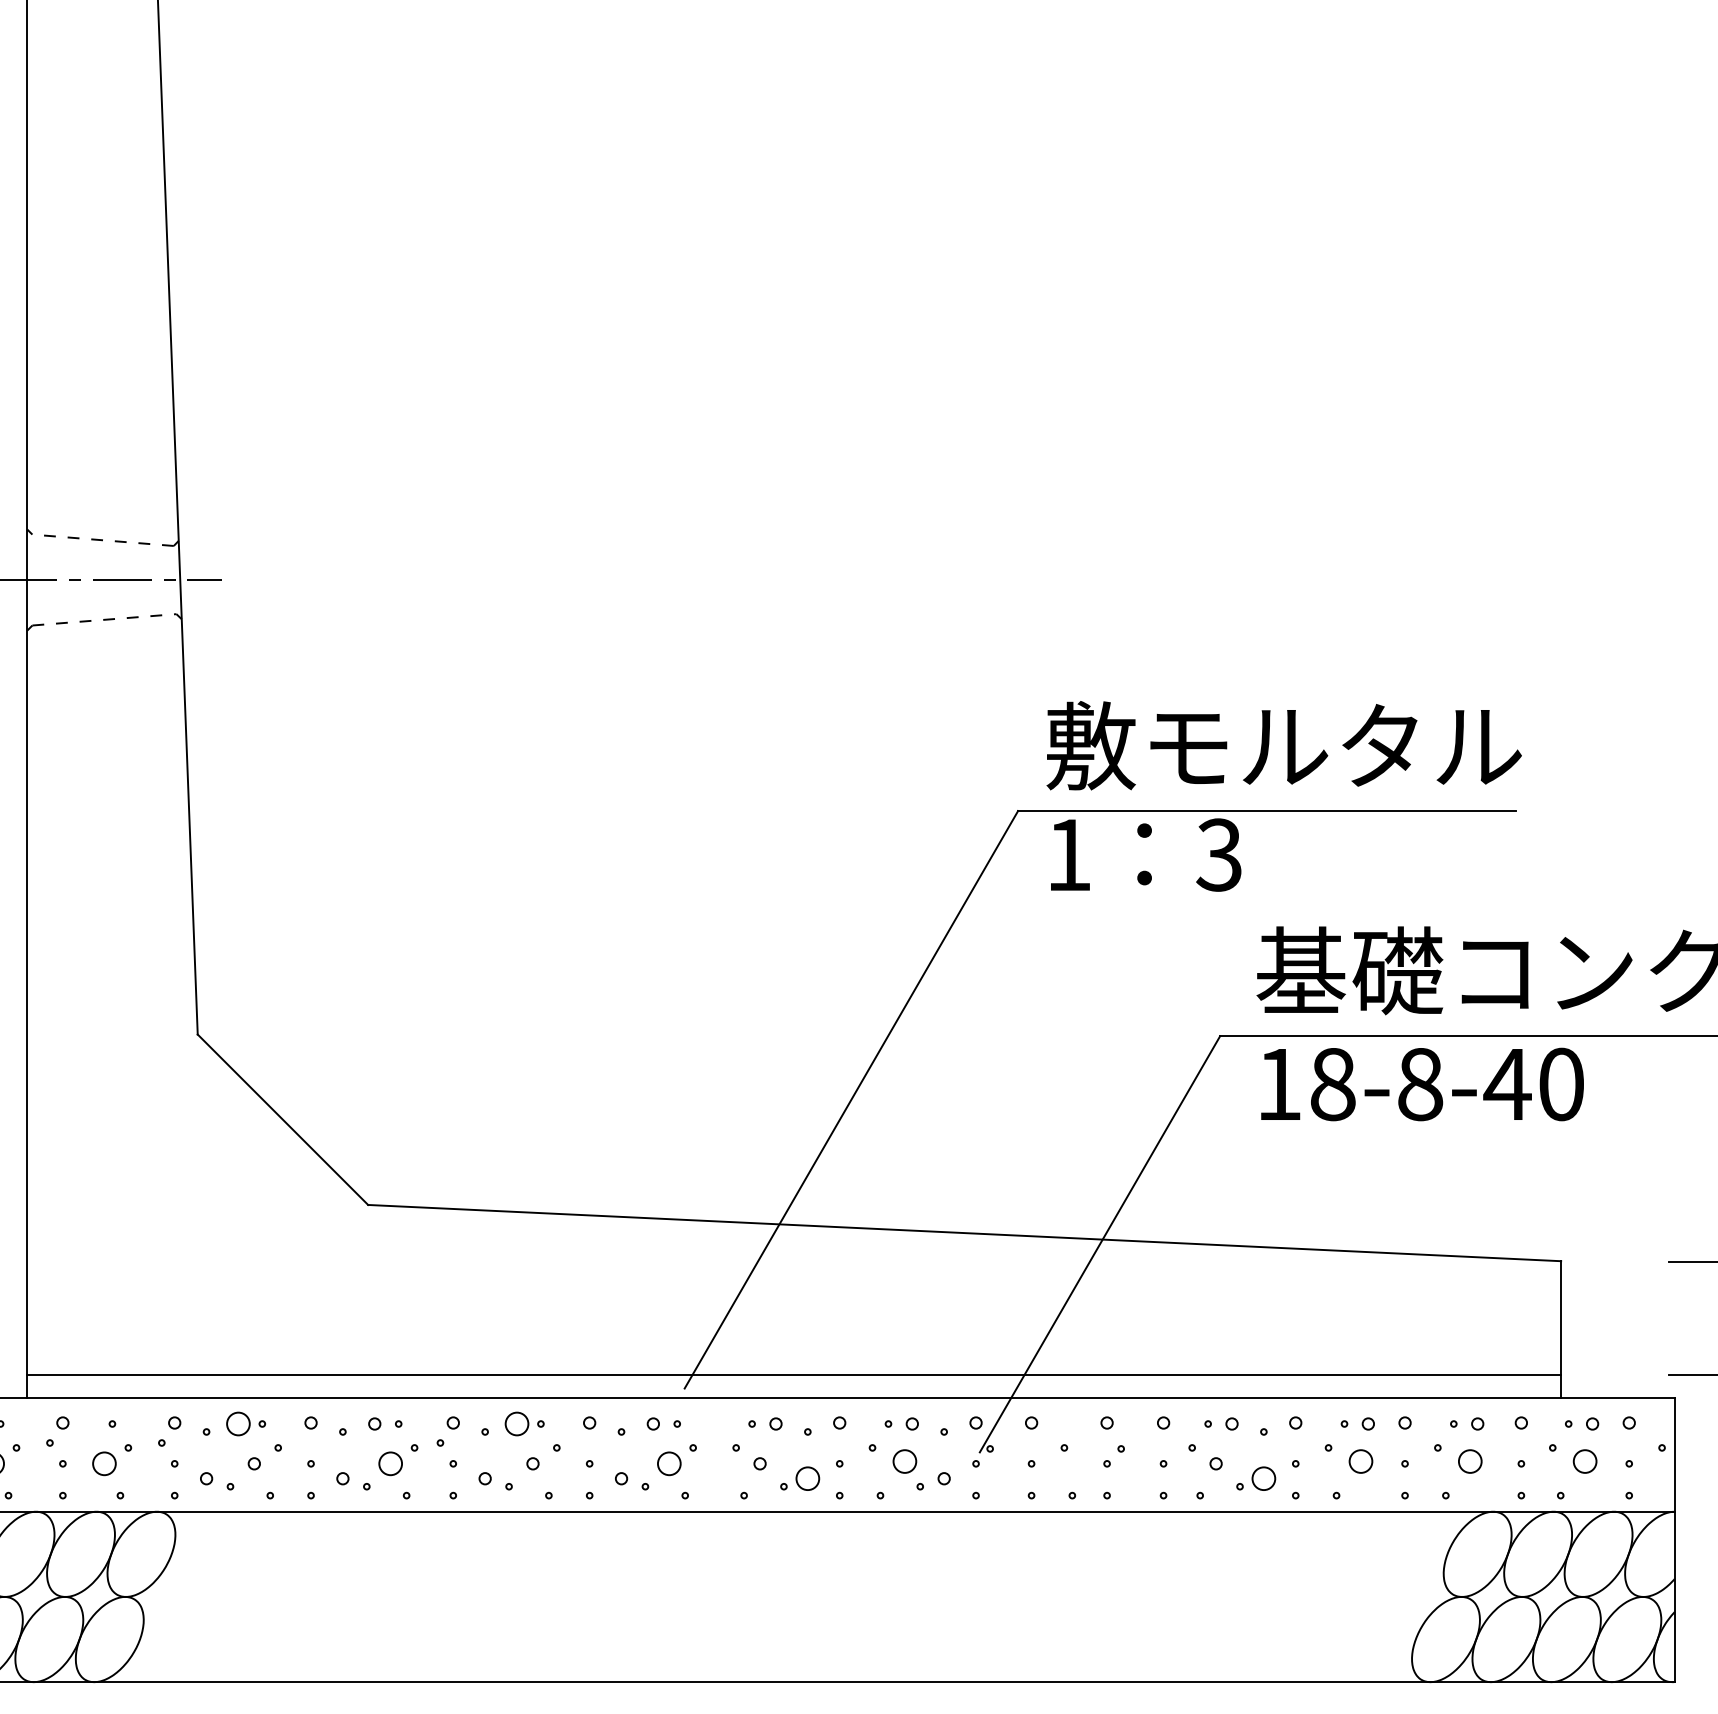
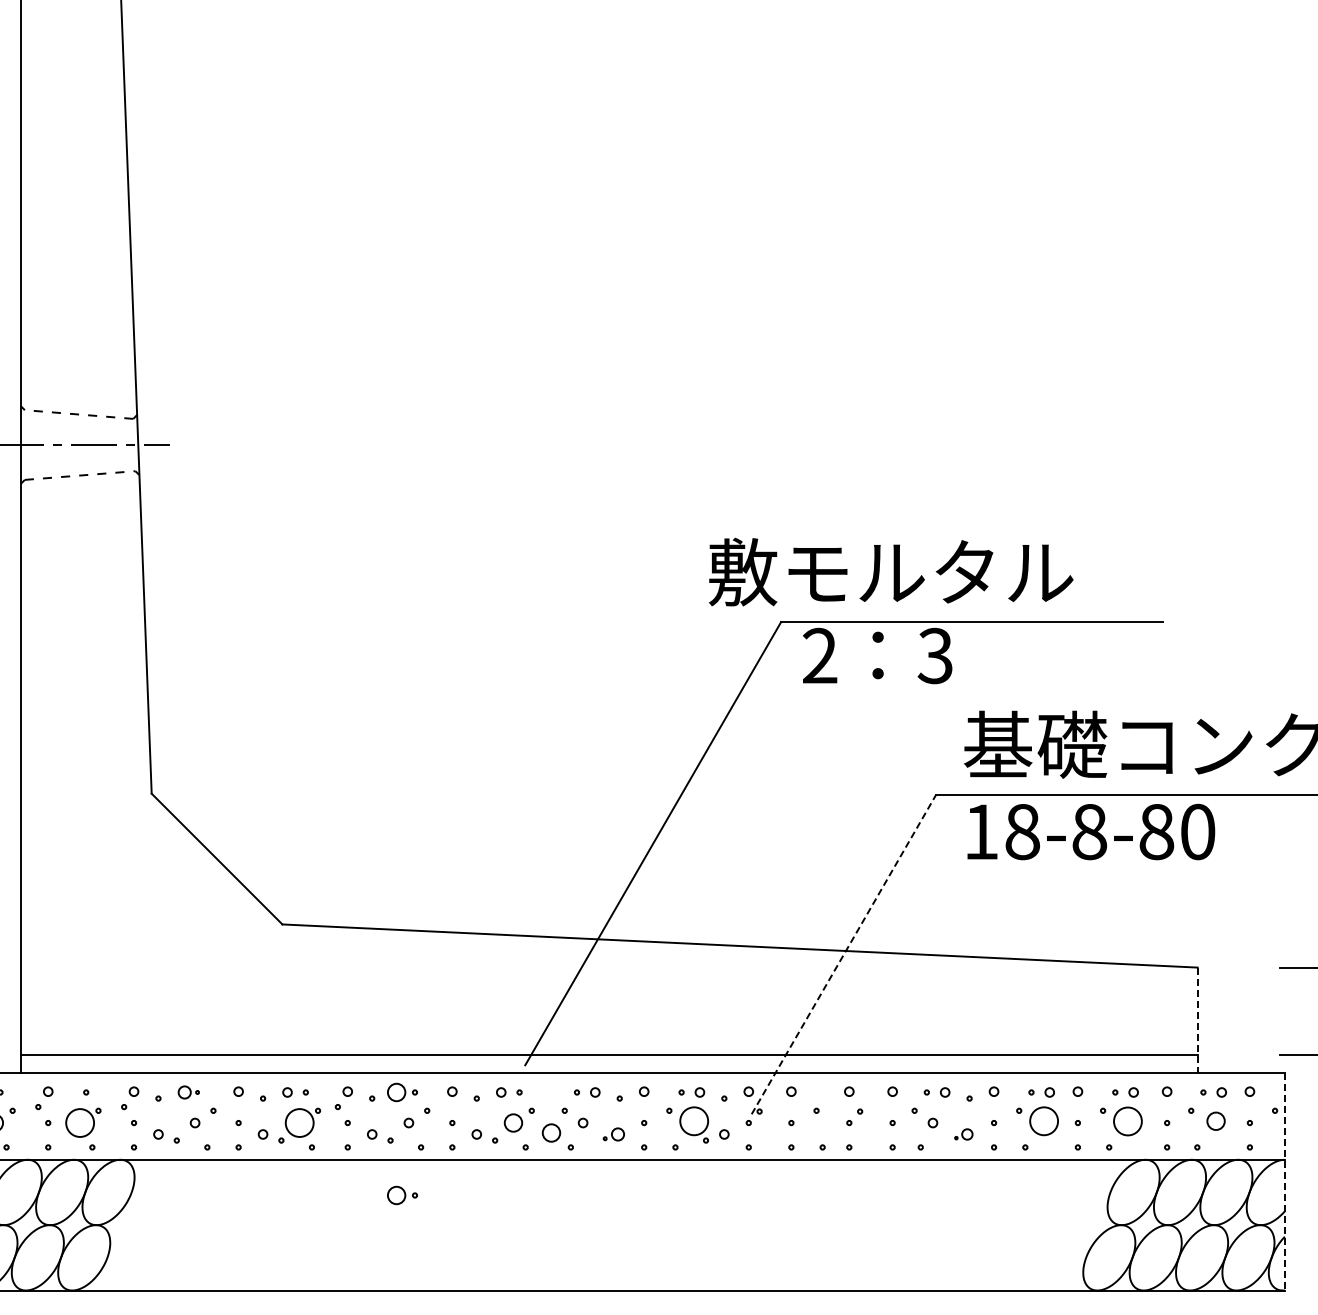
text: (1284, 744) -> (891, 571), moved
text: (1069, 854) -> (820, 655), 1 -> 2
text: (1507, 1085) -> (1156, 832), 18-8-40 -> 18-8-80
line: (1100, 1244) -> (844, 954), solid -> dashed
line: (1560, 1330) -> (1197, 1020), solid -> dashed
part: (245, 1424) -> (188, 1092), size x0.7
circle: (903, 1460) -> (693, 1120), size x1.6
circle: (1360, 1460) -> (1043, 1120), size x1.6
circle: (1469, 1460) -> (1127, 1120), size x1.6
circle: (103, 1463) -> (79, 1122), size x1.6
circle: (390, 1463) -> (299, 1122), size x1.6
circle: (718, 1476) -> (551, 1132), added
part: (799, 1478) -> (613, 1134), size x0.7
part: (1255, 1478) -> (963, 1134), size x0.6
line: (1674, 1540) -> (1284, 1181), solid -> dashed
part: (524, 1558) -> (402, 1195), added

